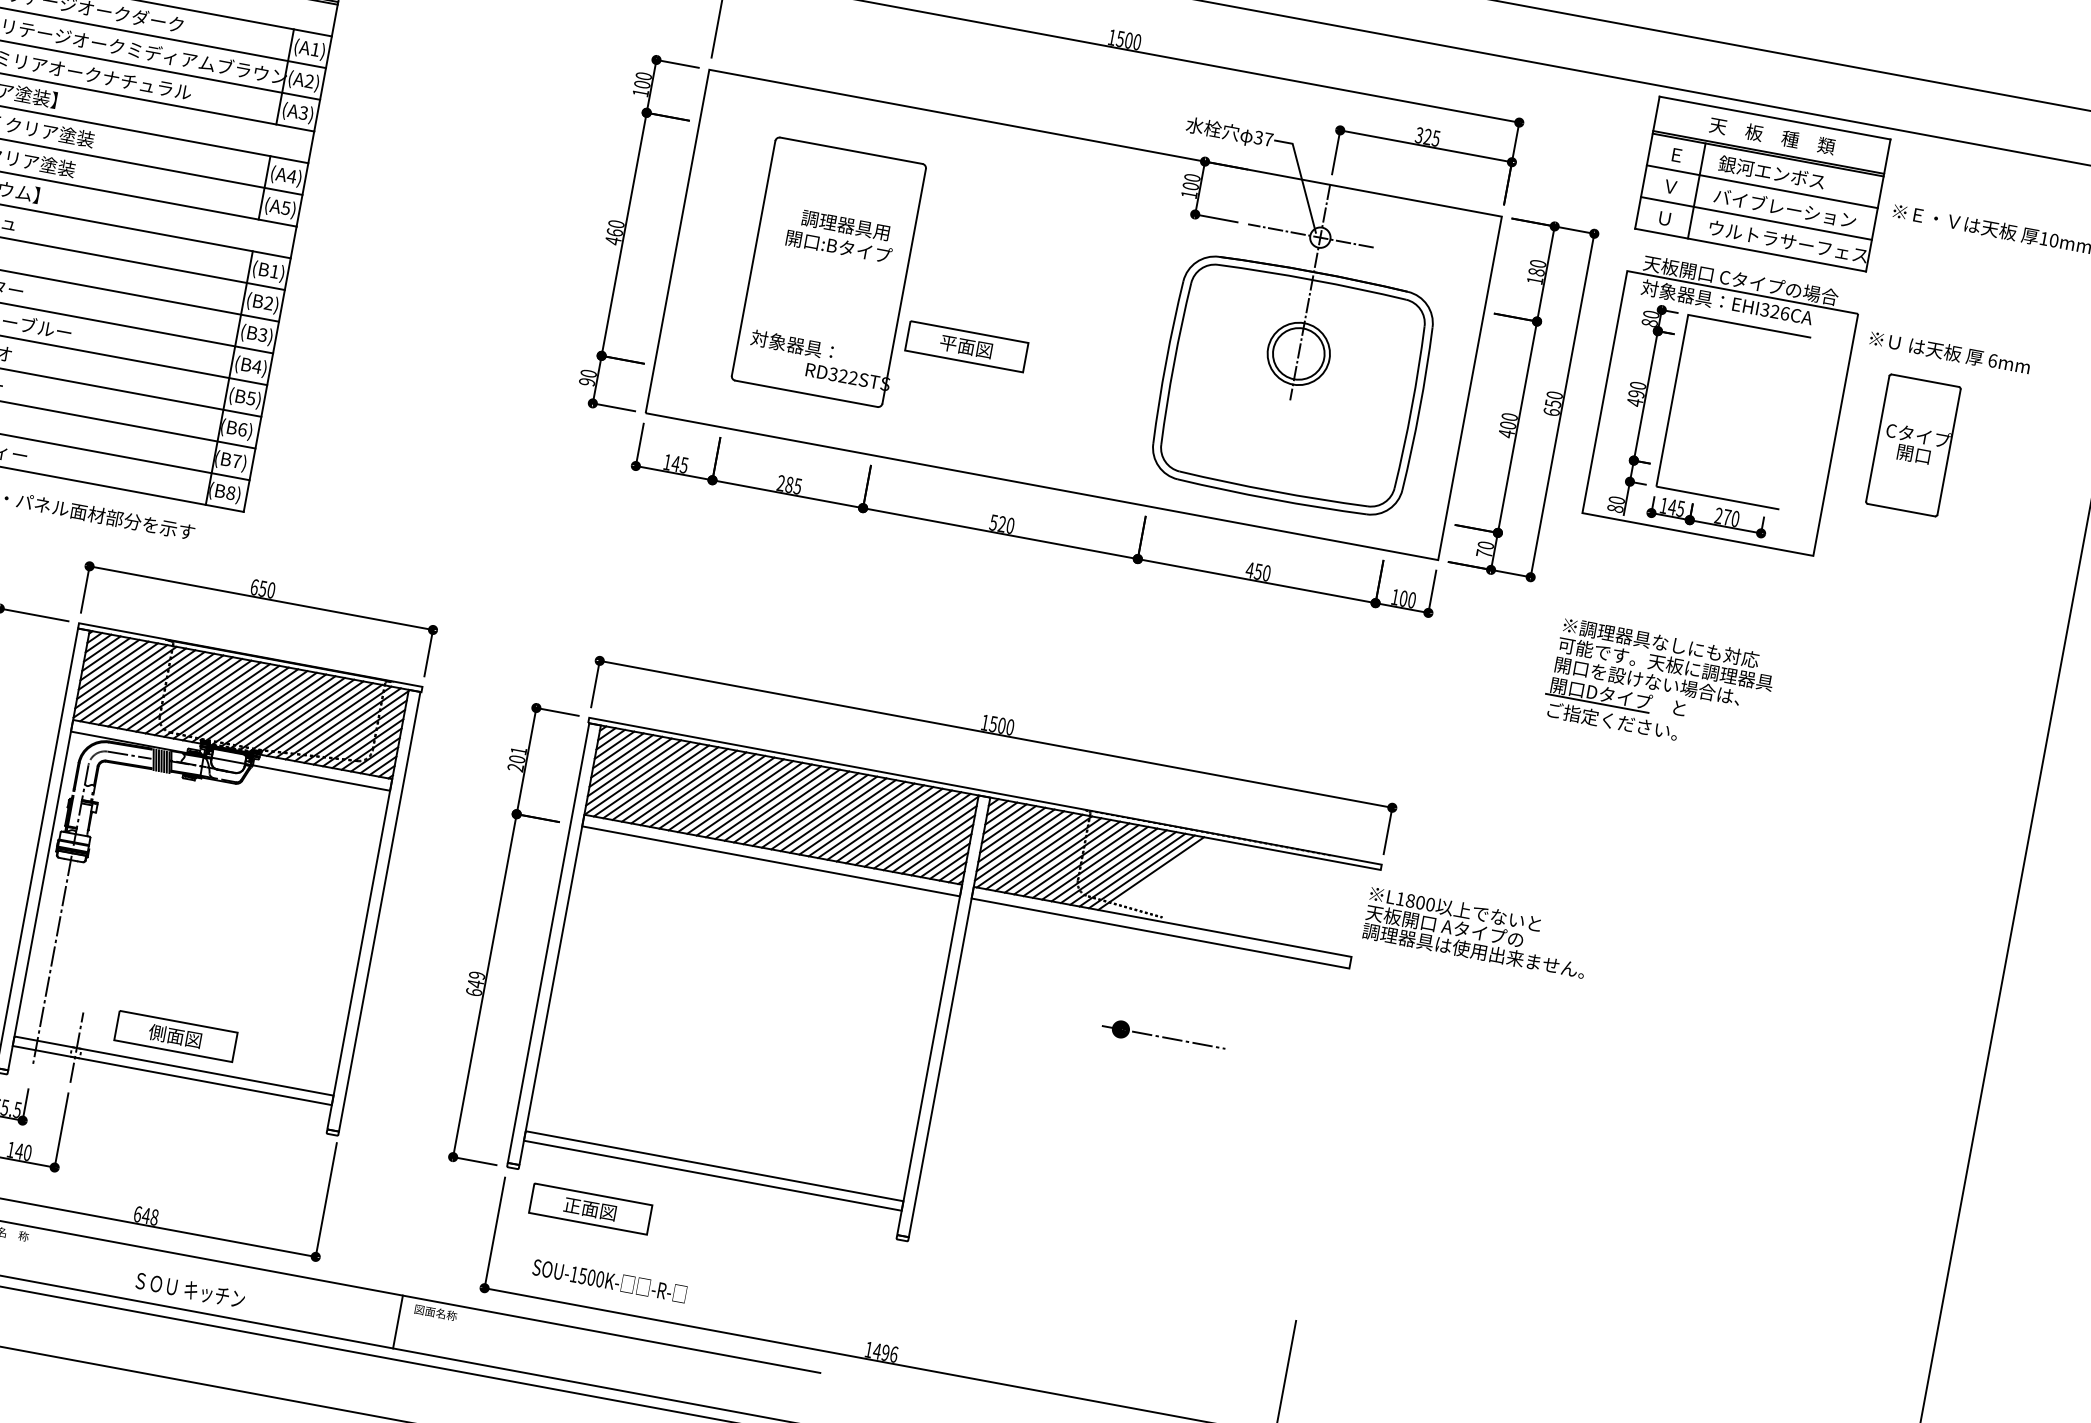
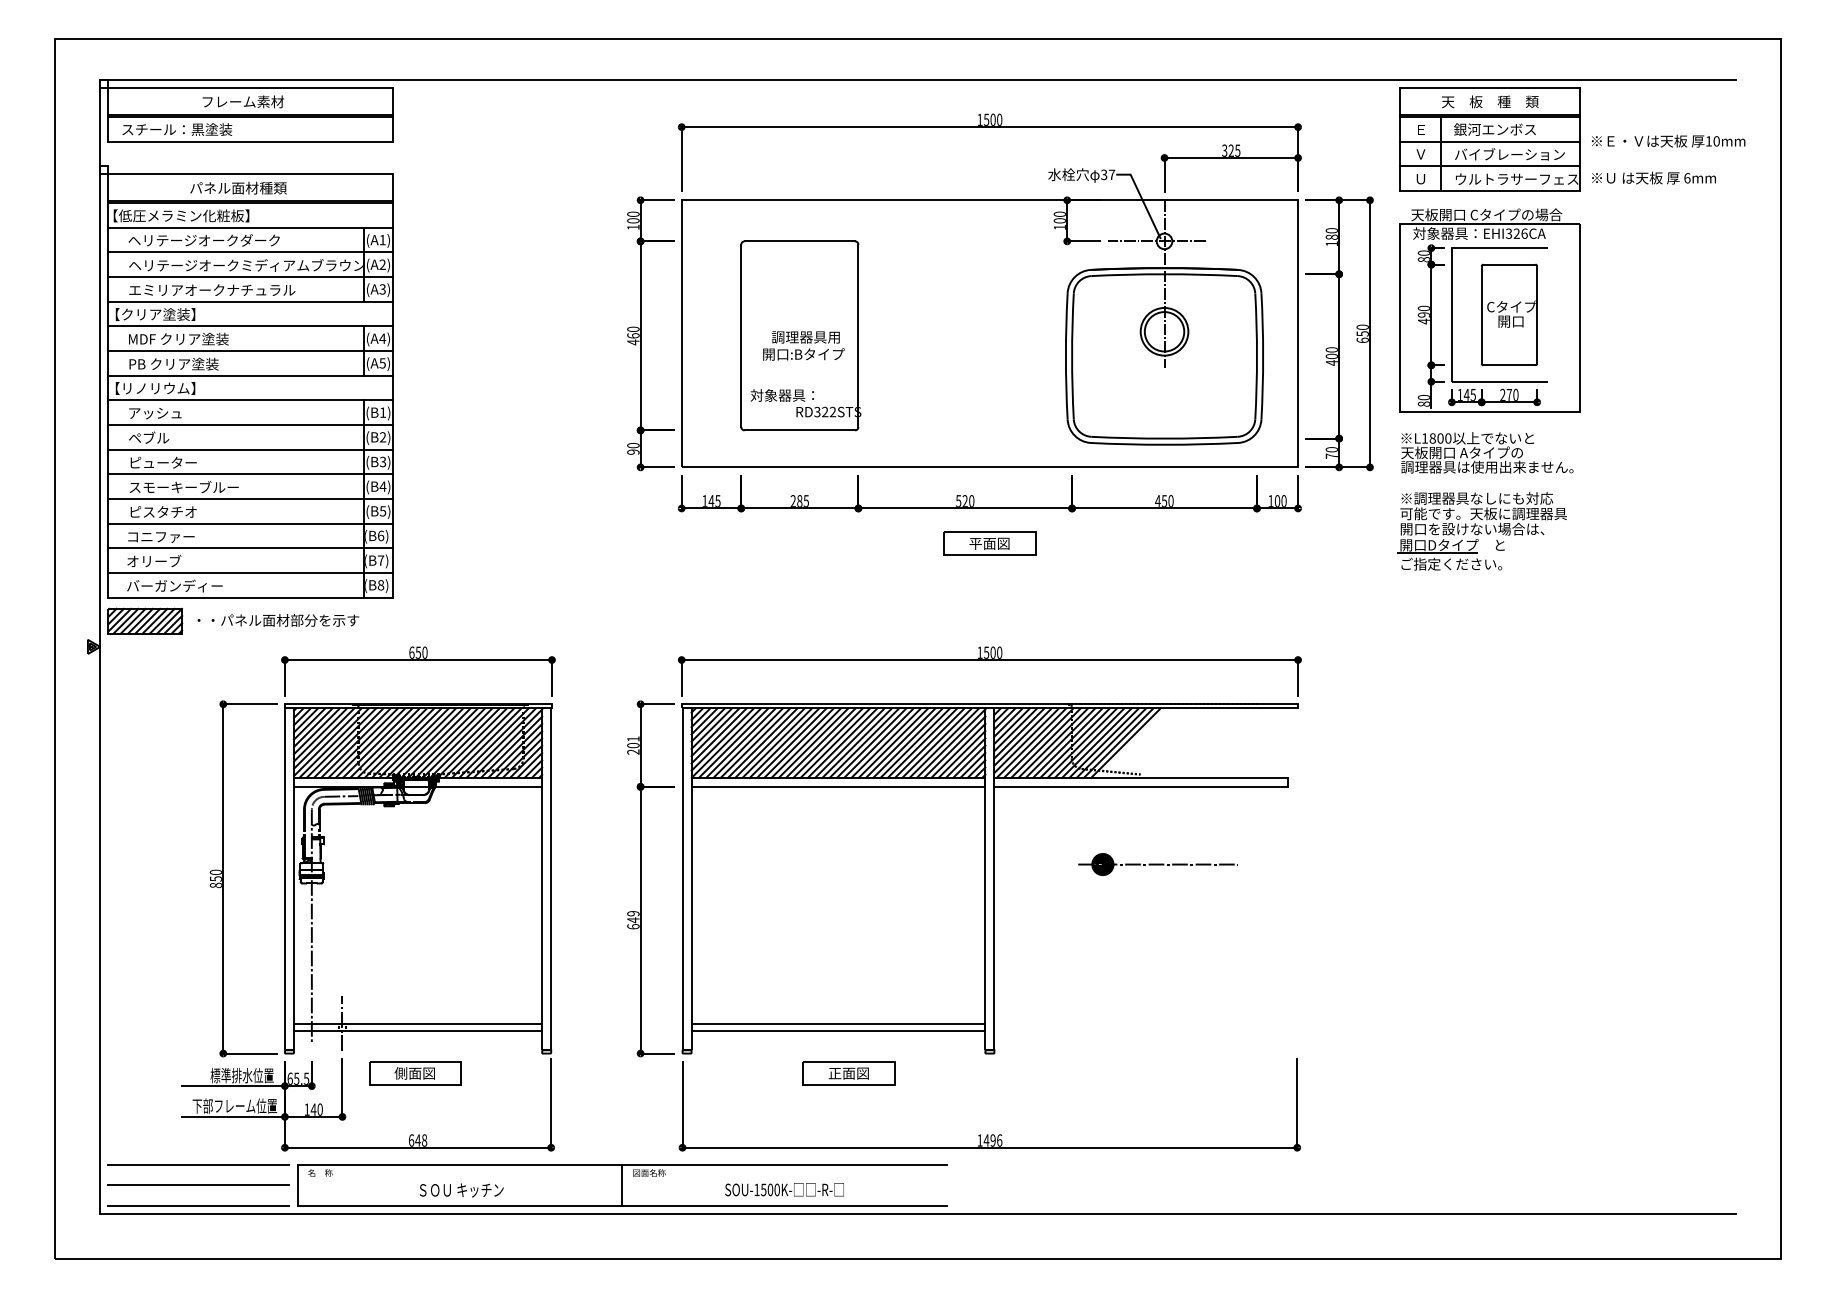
text: (840, 235) -> (803, 345), moved
part: (966, 346) -> (989, 543), moved
text: (1949, 351) -> (1653, 177), moved
part: (1912, 444) -> (1508, 314), moved
text: (1477, 931) -> (1487, 452), moved
part: (176, 1036) -> (415, 1073), moved
part: (1162, 1037) -> (1157, 864), size x1.67
part: (589, 1208) -> (848, 1073), moved
text: (609, 1280) -> (784, 1189), moved

